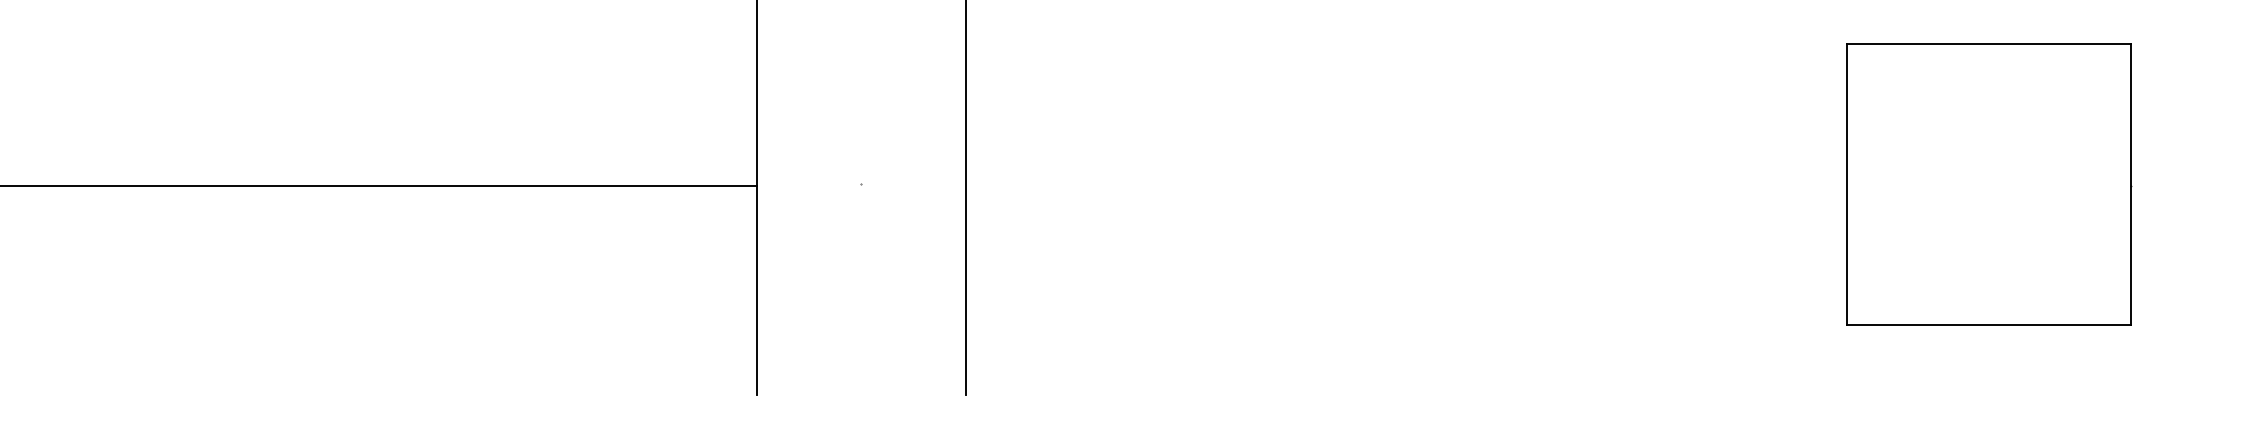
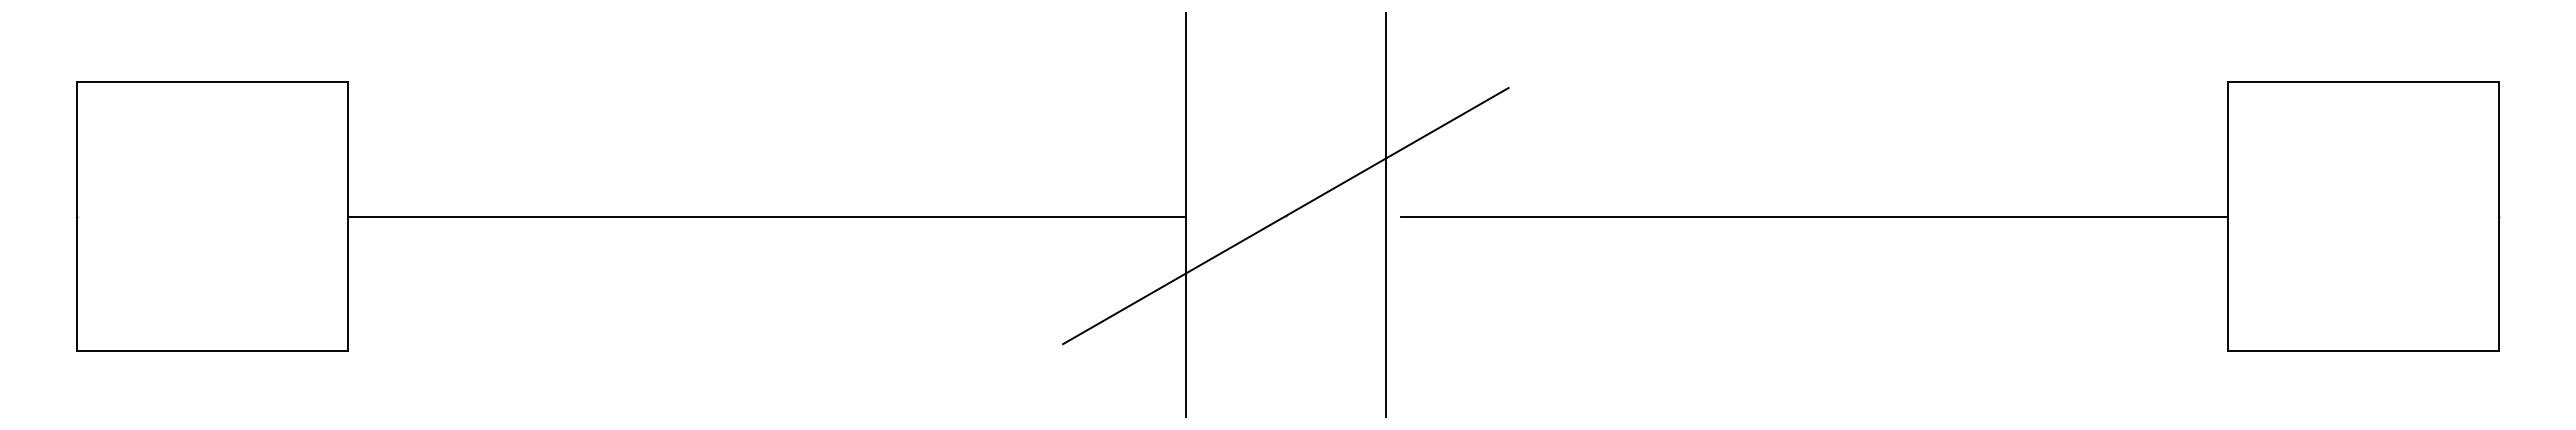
line: (861, 184) -> (1285, 216), added
line: (1414, 185) -> (1814, 217), added

